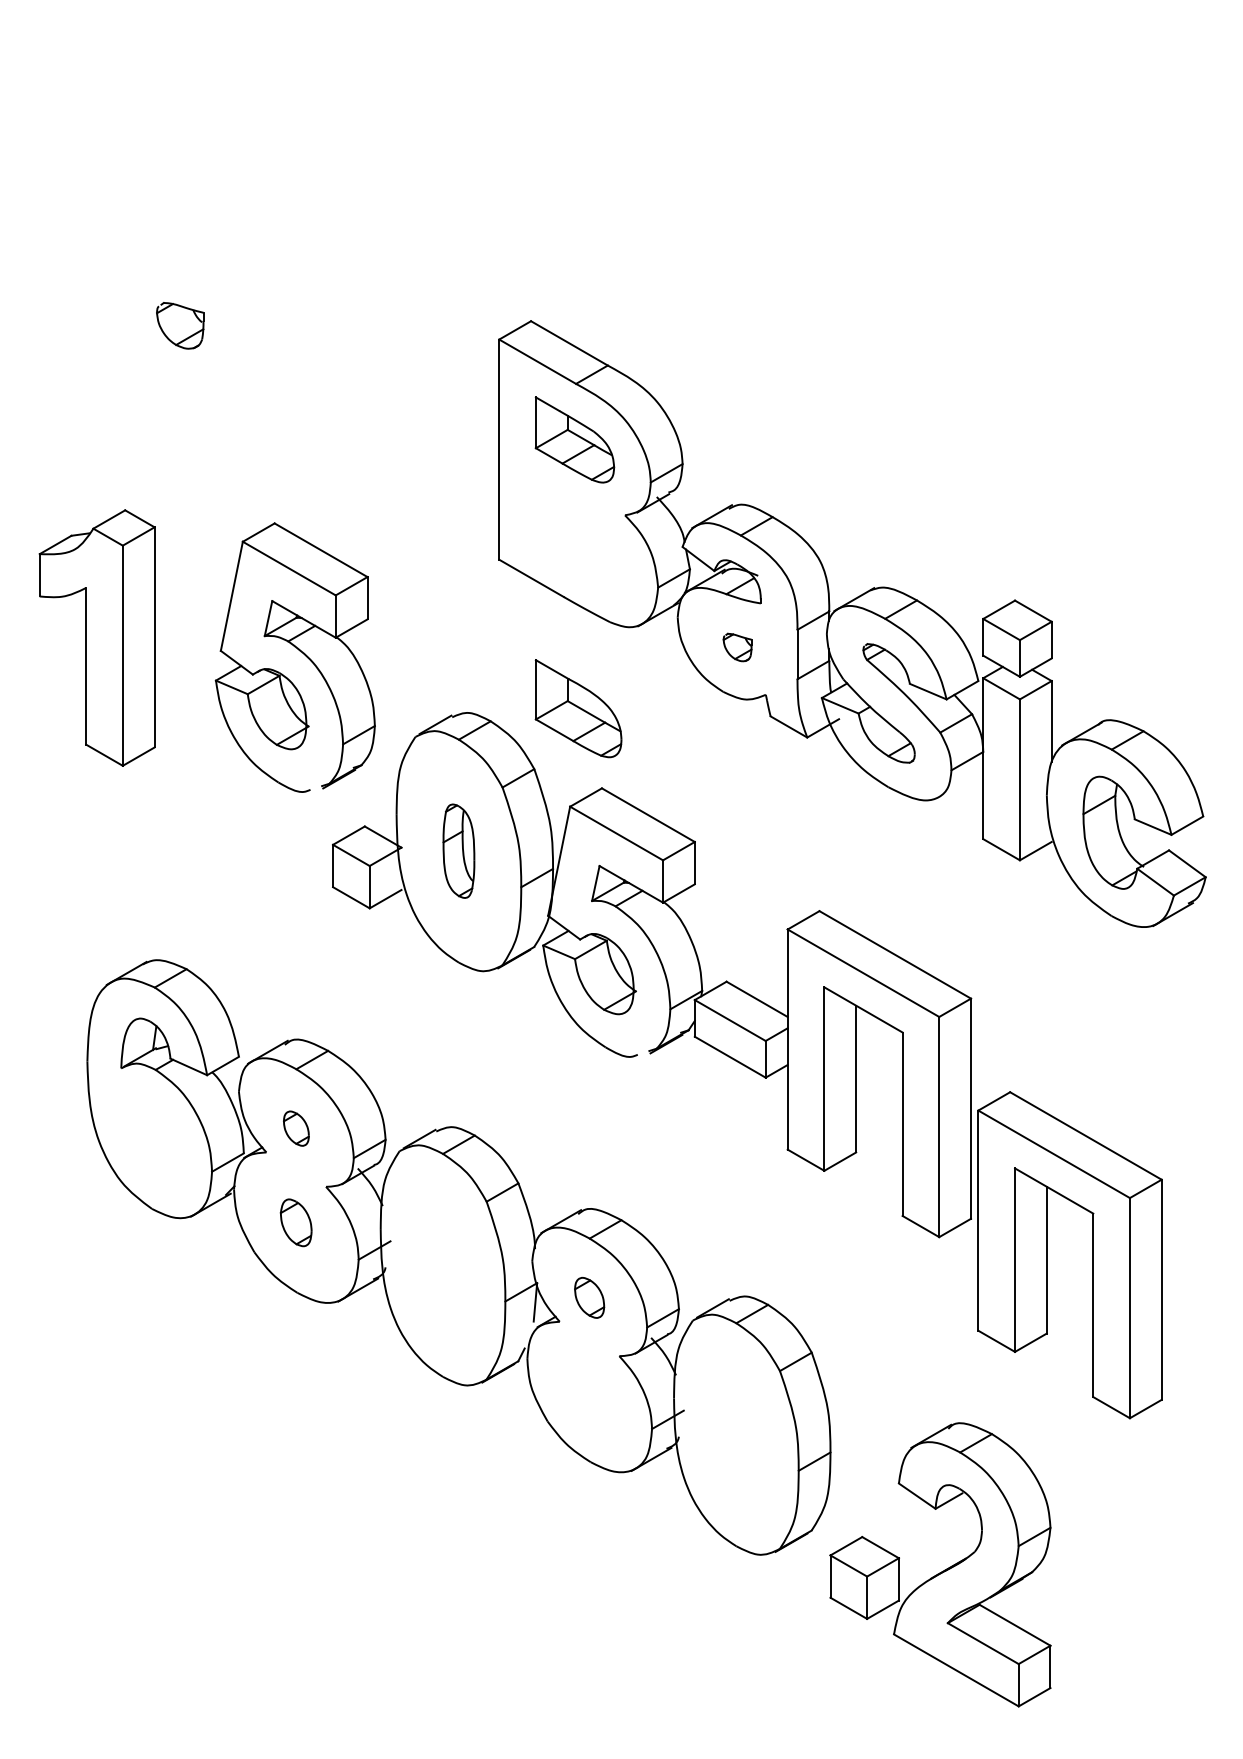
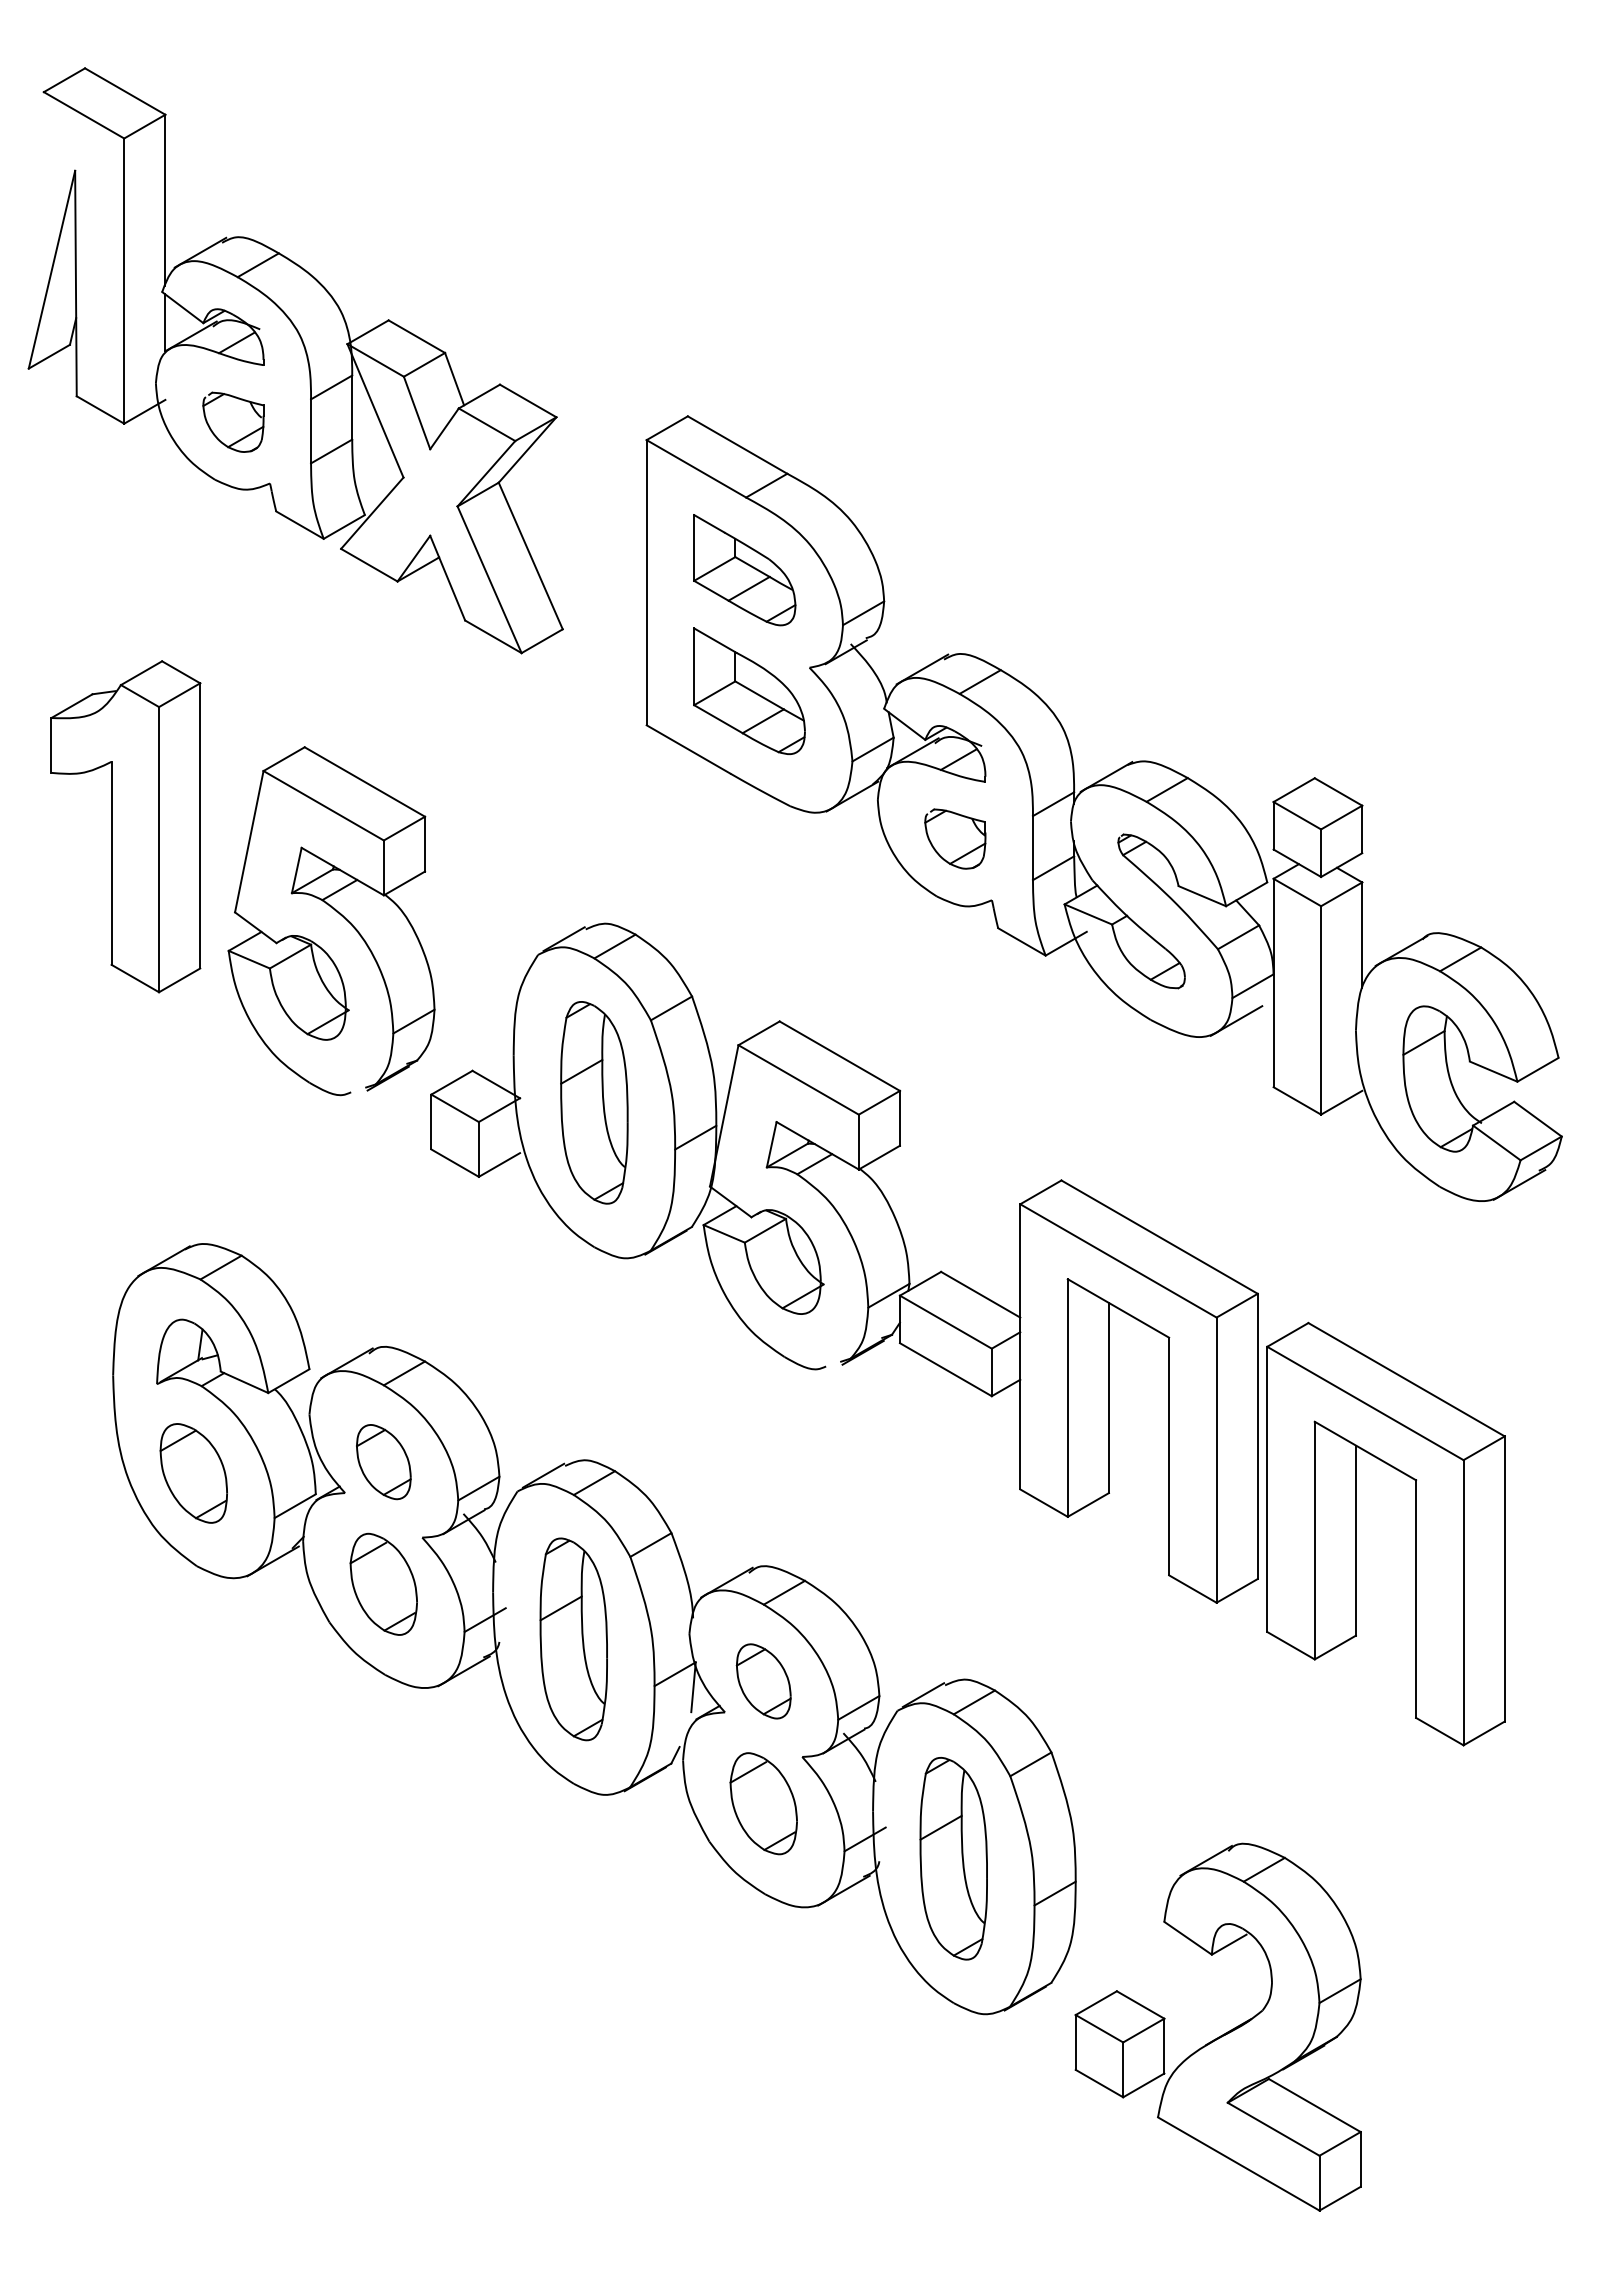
part: (228, 278) -> (295, 360), added
part: (737, 647) -> (955, 838), size x1.67
part: (299, 650) -> (336, 912), moved
part: (578, 708) -> (749, 690), moved
line: (954, 787) -> (1236, 1020), added
part: (458, 850) -> (594, 1102), size x1.67
part: (296, 1128) -> (383, 1462), size x1.67
part: (149, 1137) -> (193, 1473), added
part: (296, 1222) -> (383, 1583), size x1.67
part: (1047, 1254) -> (1356, 1533), moved
part: (442, 1265) -> (573, 1639), added
part: (589, 1297) -> (763, 1681), size x1.43
part: (589, 1392) -> (763, 1803), added
part: (736, 1434) -> (953, 1858), added

